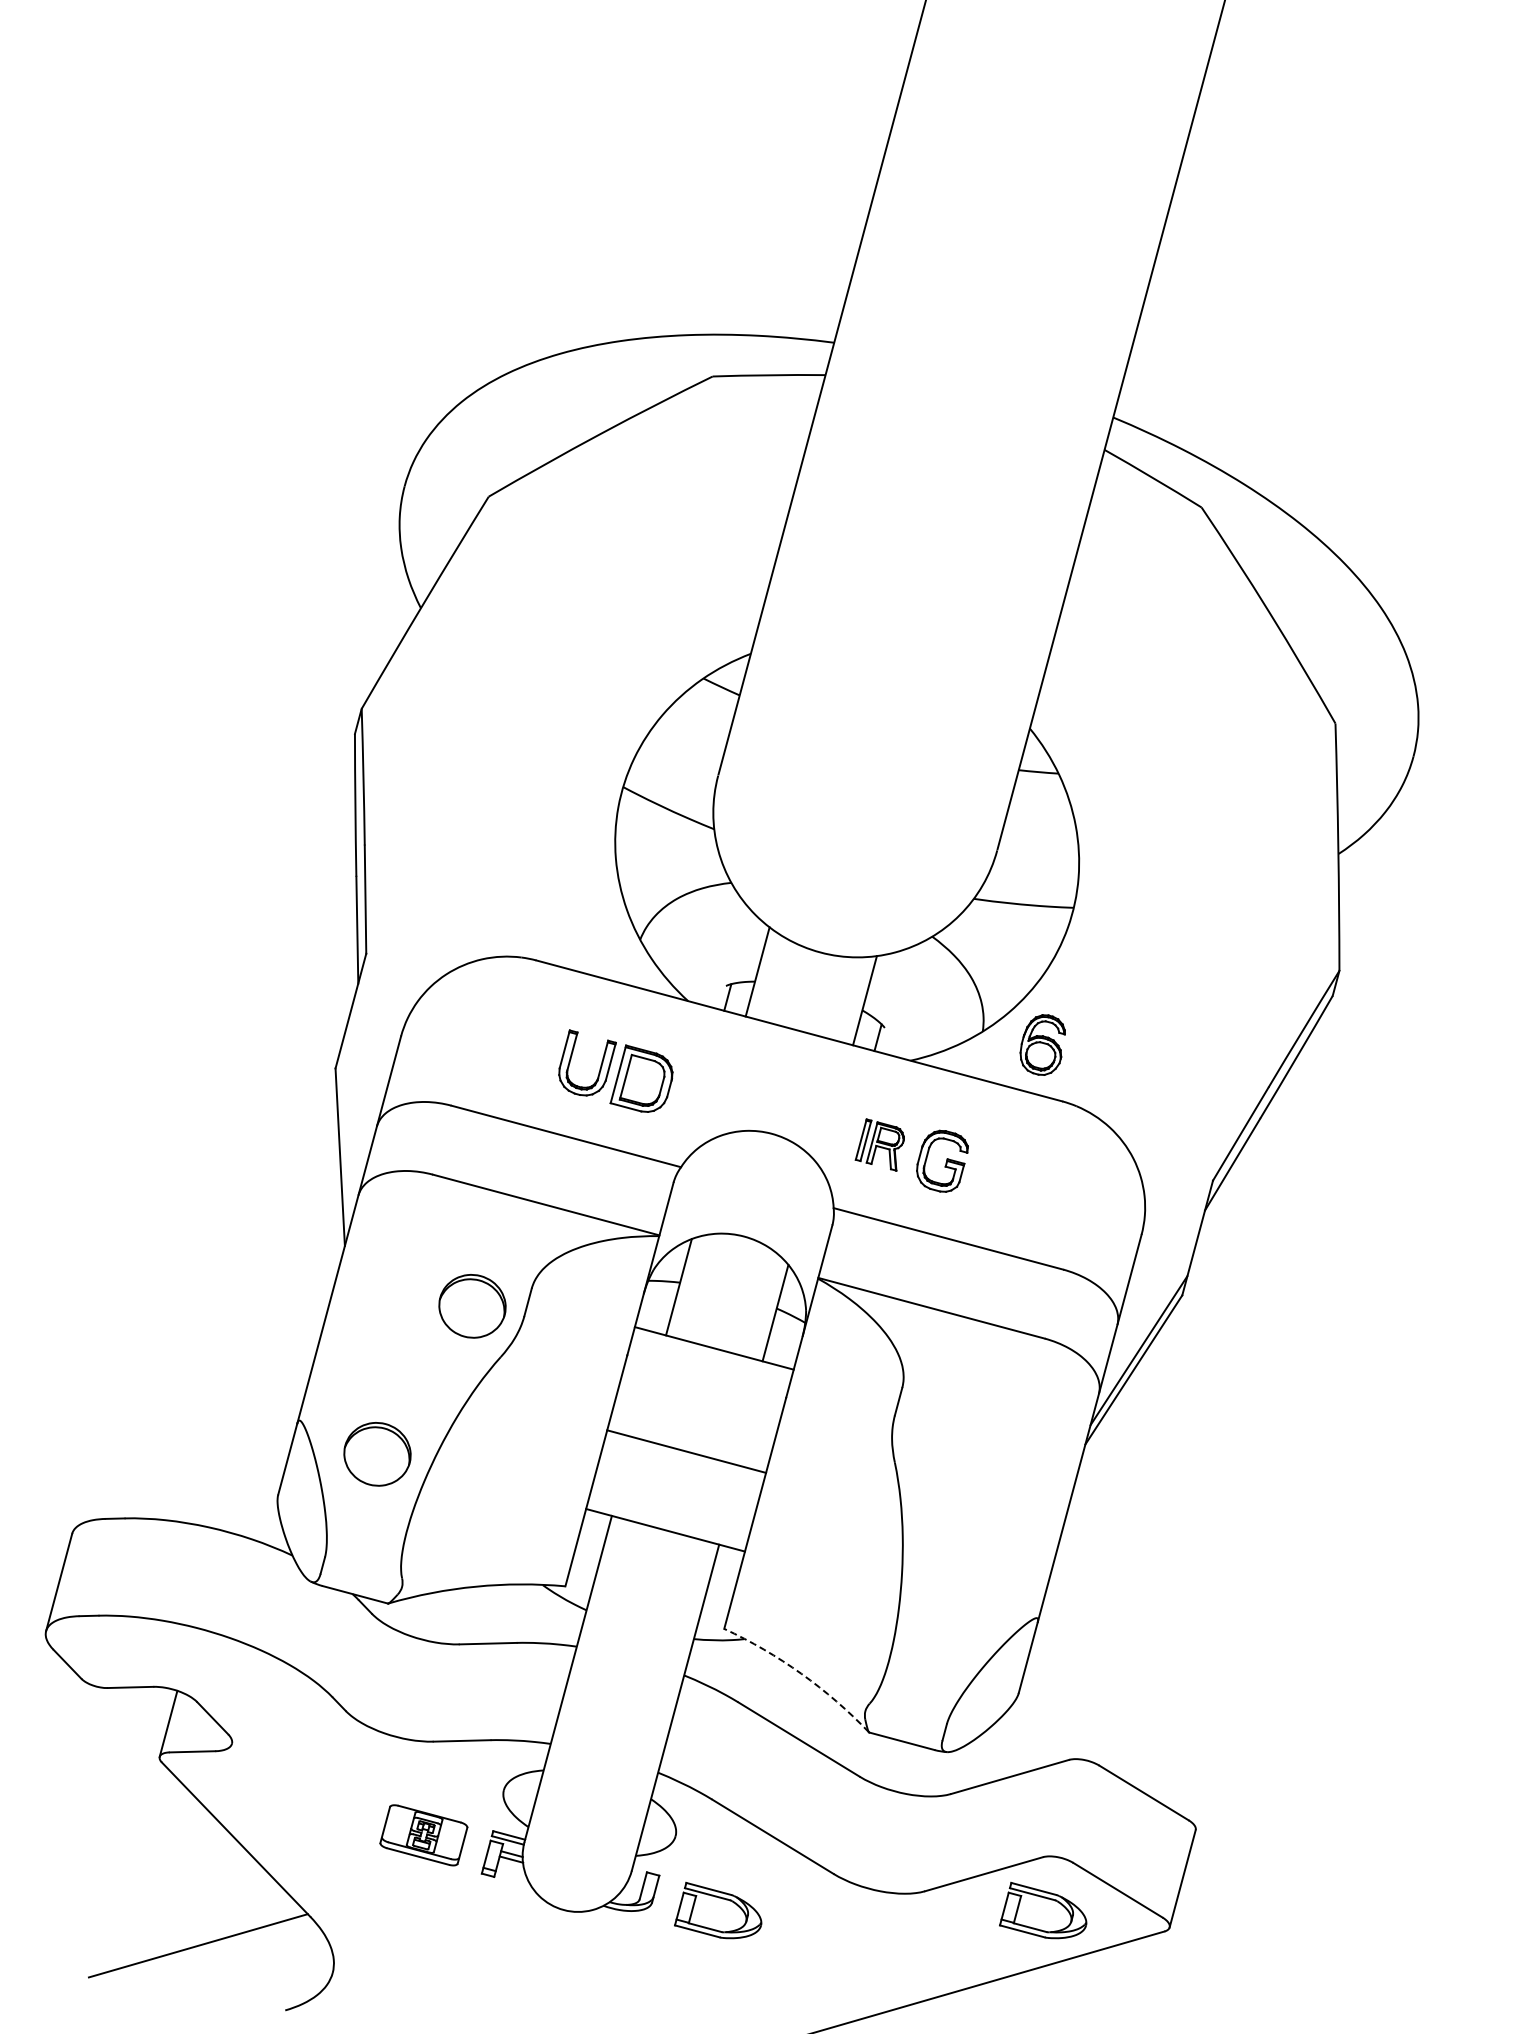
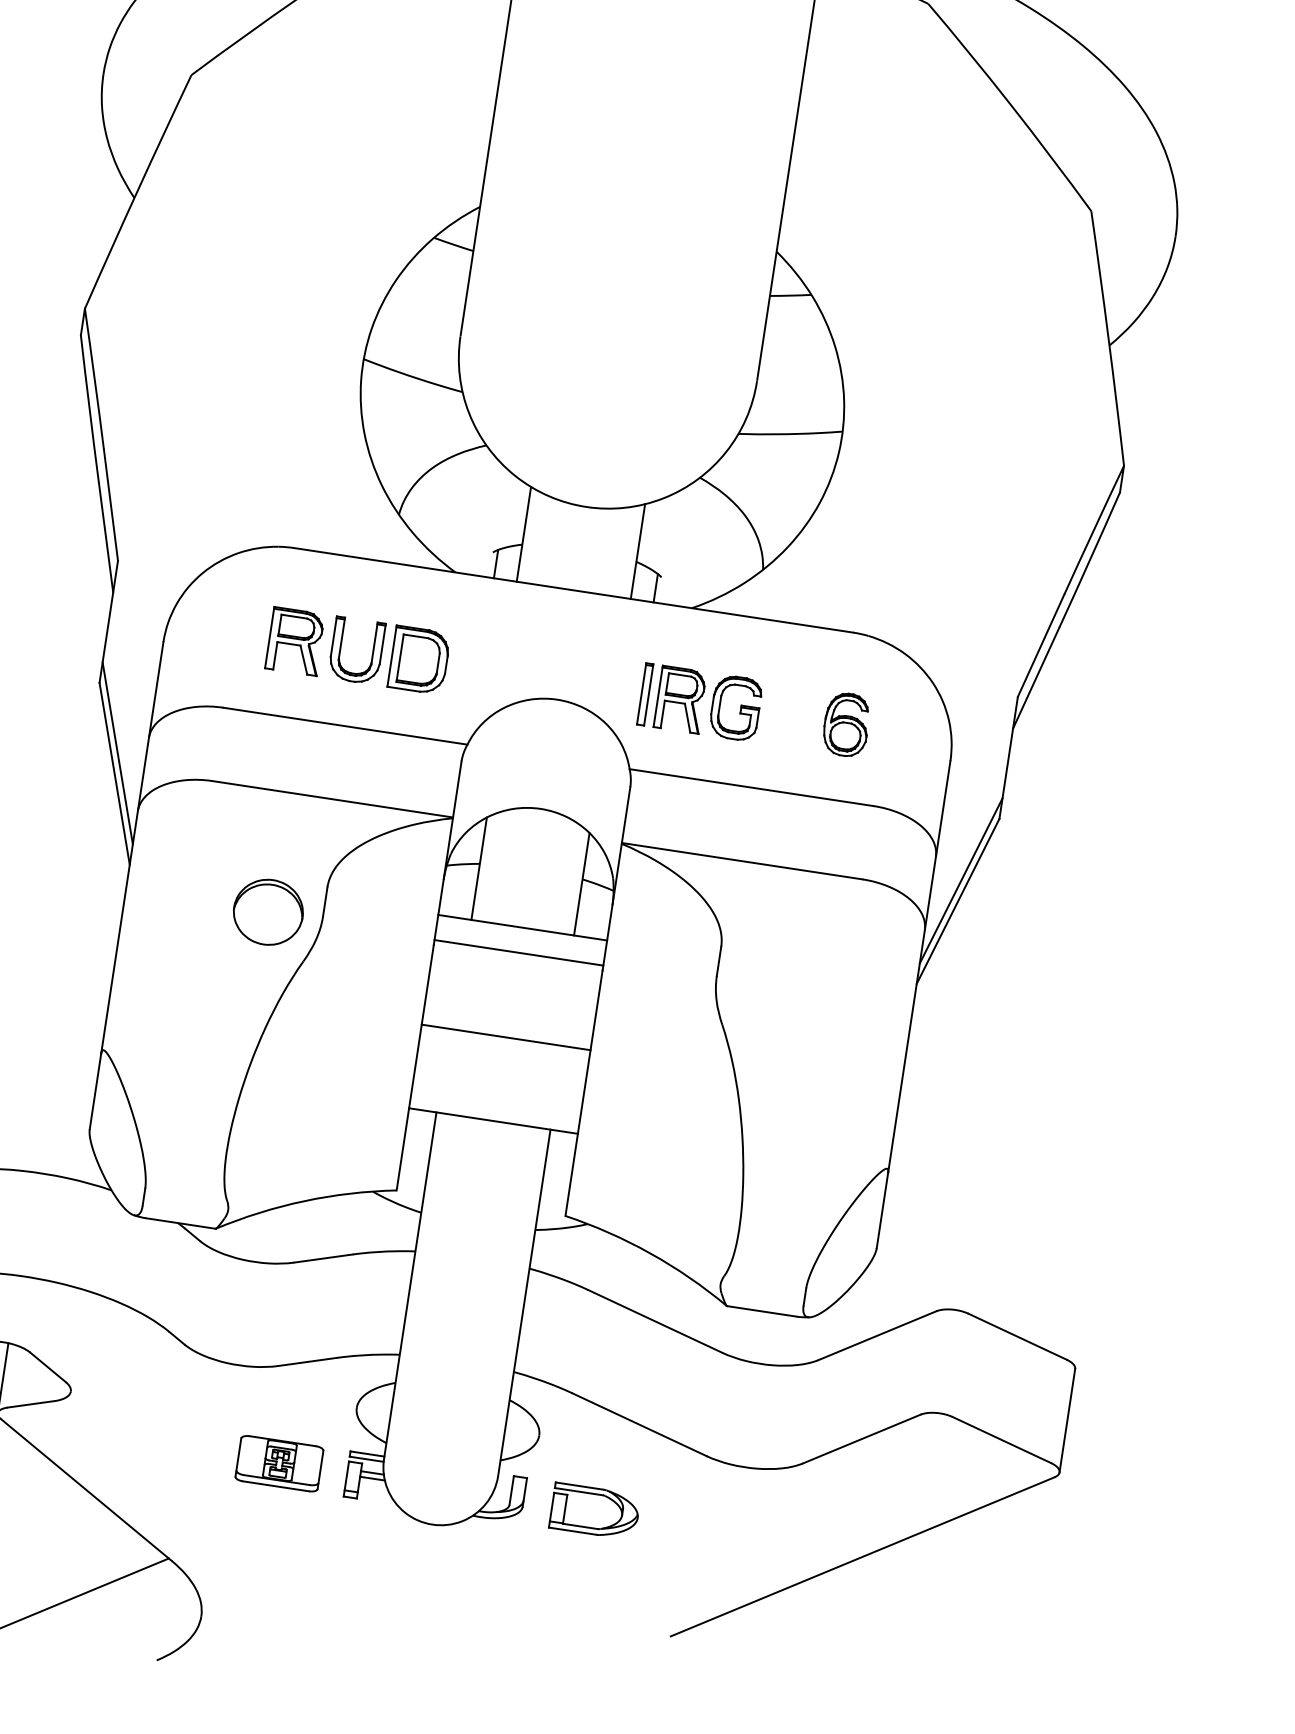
part: (1042, 1044) -> (845, 724), moved
part: (524, 1049) -> (292, 641), added
line: (345, 1137) -> (117, 752), added
part: (879, 1144) -> (669, 698), size x1.43
line: (707, 1371) -> (518, 952), added
part: (377, 1454) -> (187, 1076), removed
arc: (801, 1673) -> (650, 1253), dashed -> solid
part: (1047, 1899) -> (930, 1457), removed

